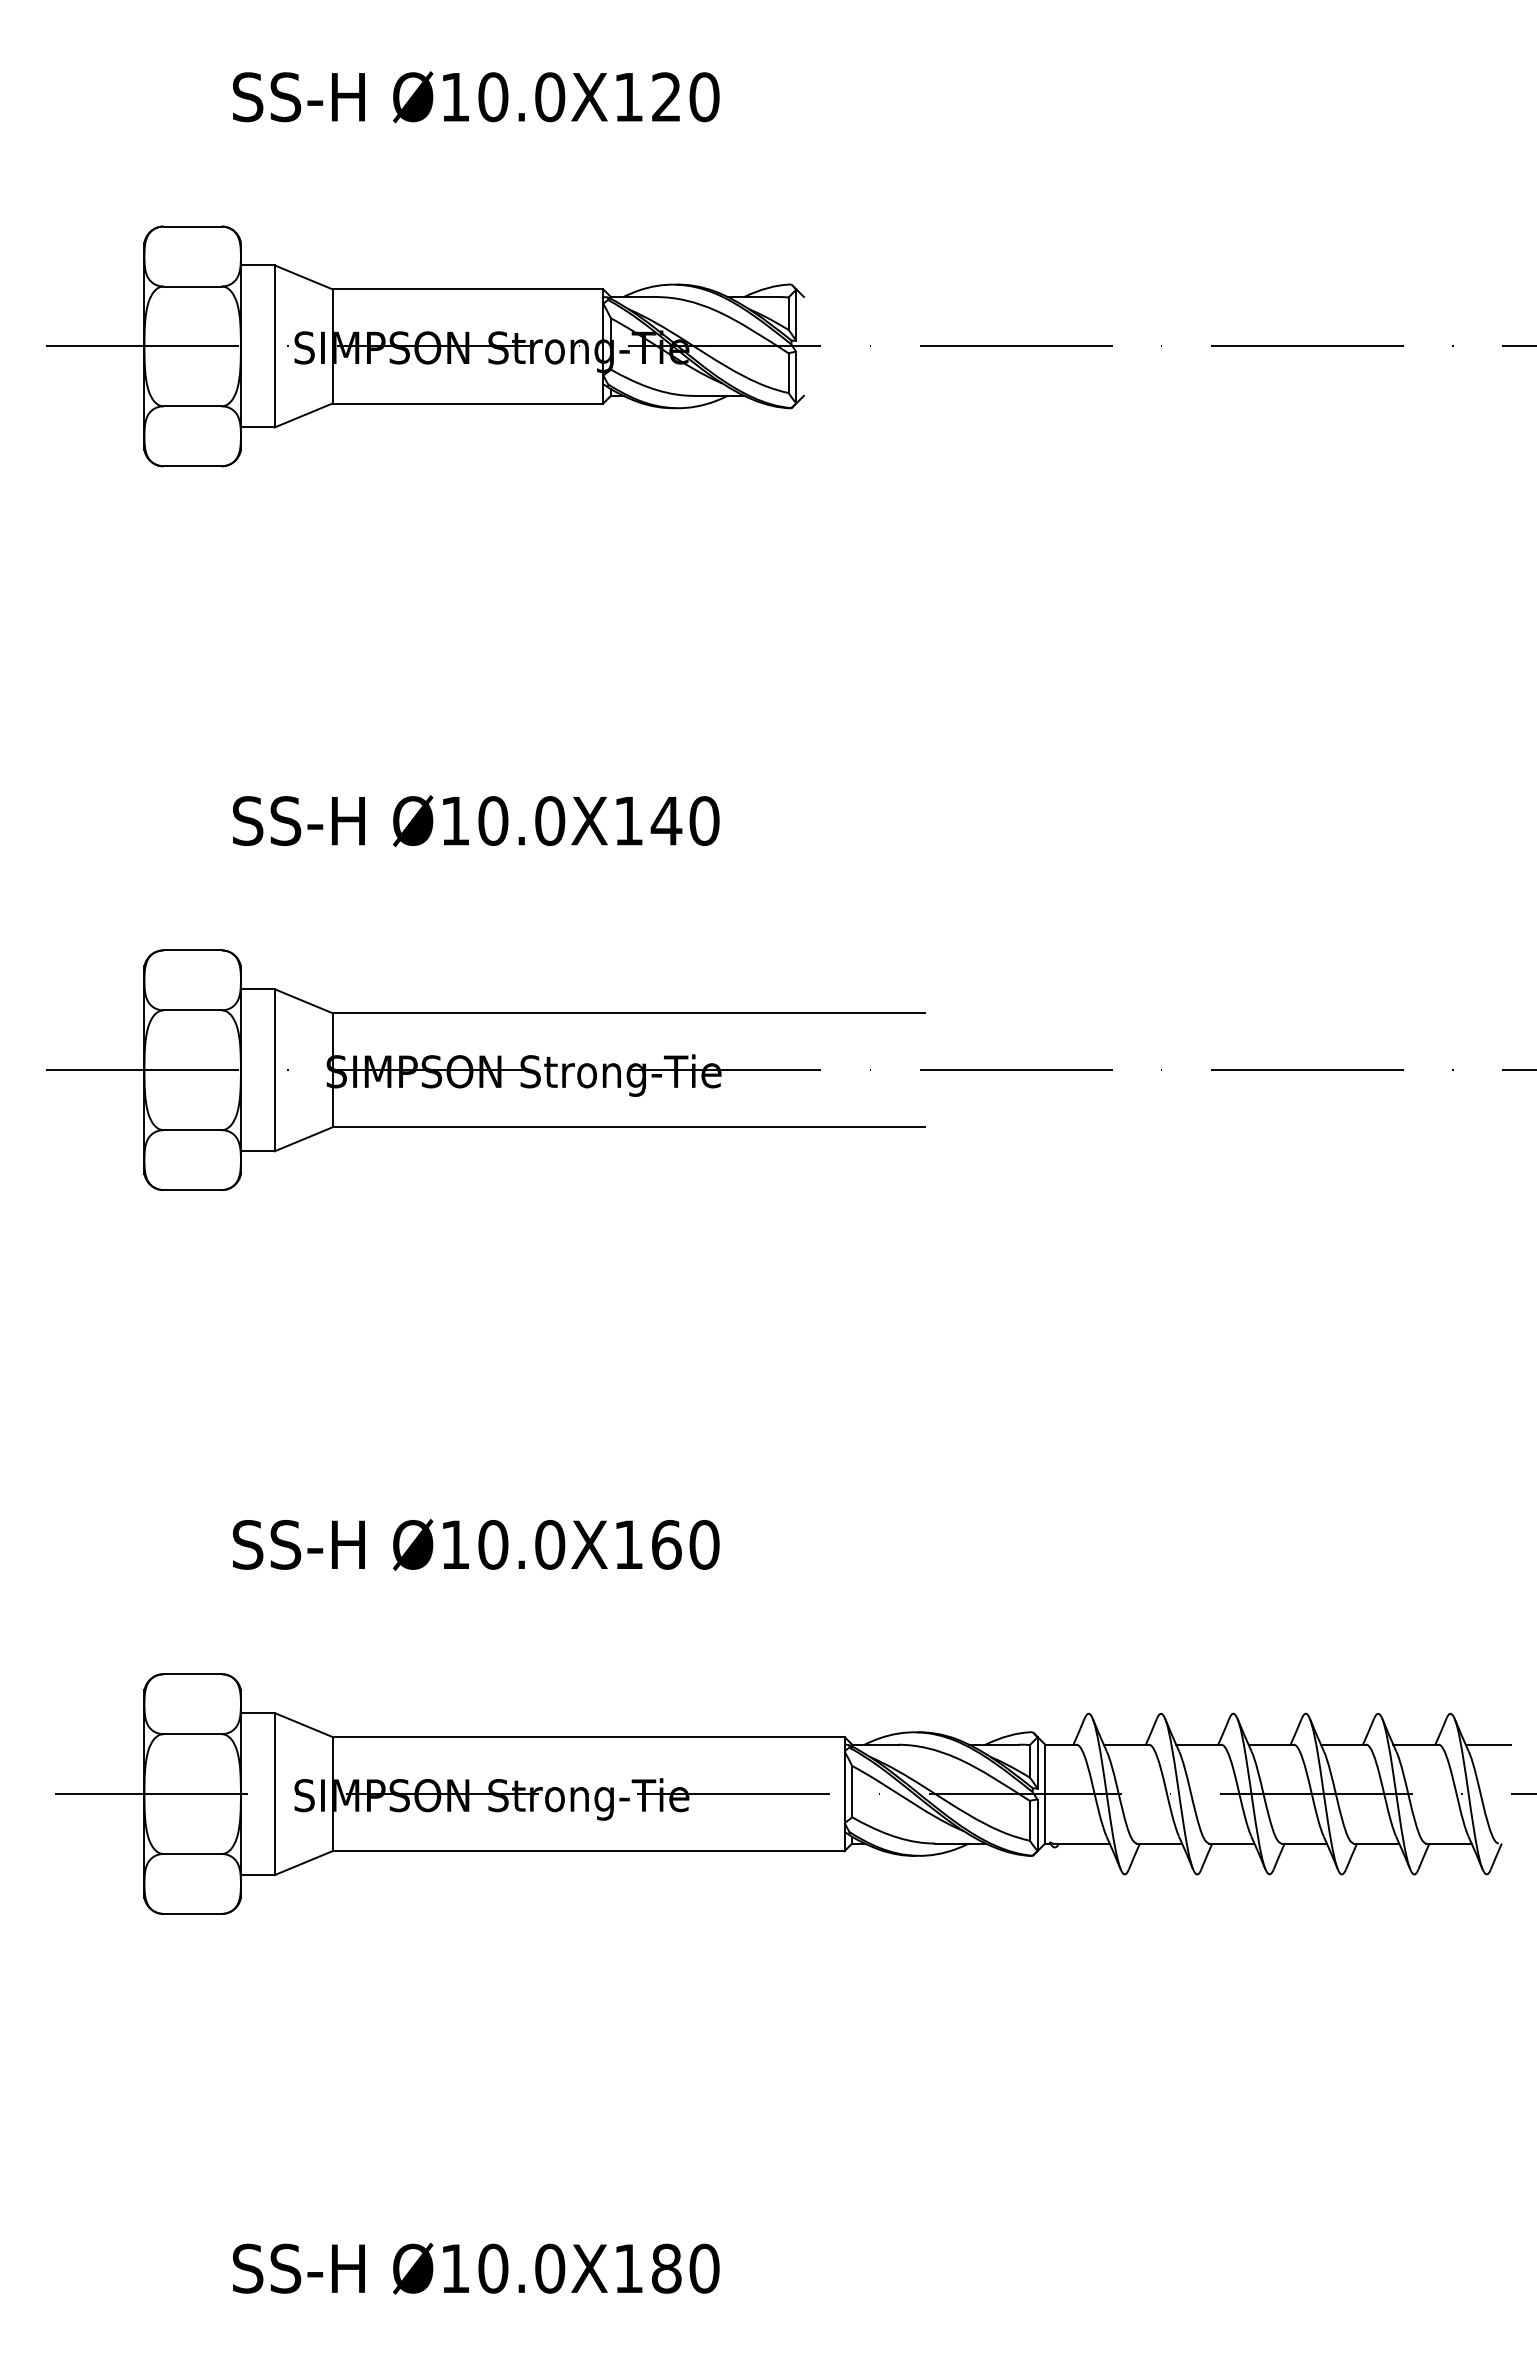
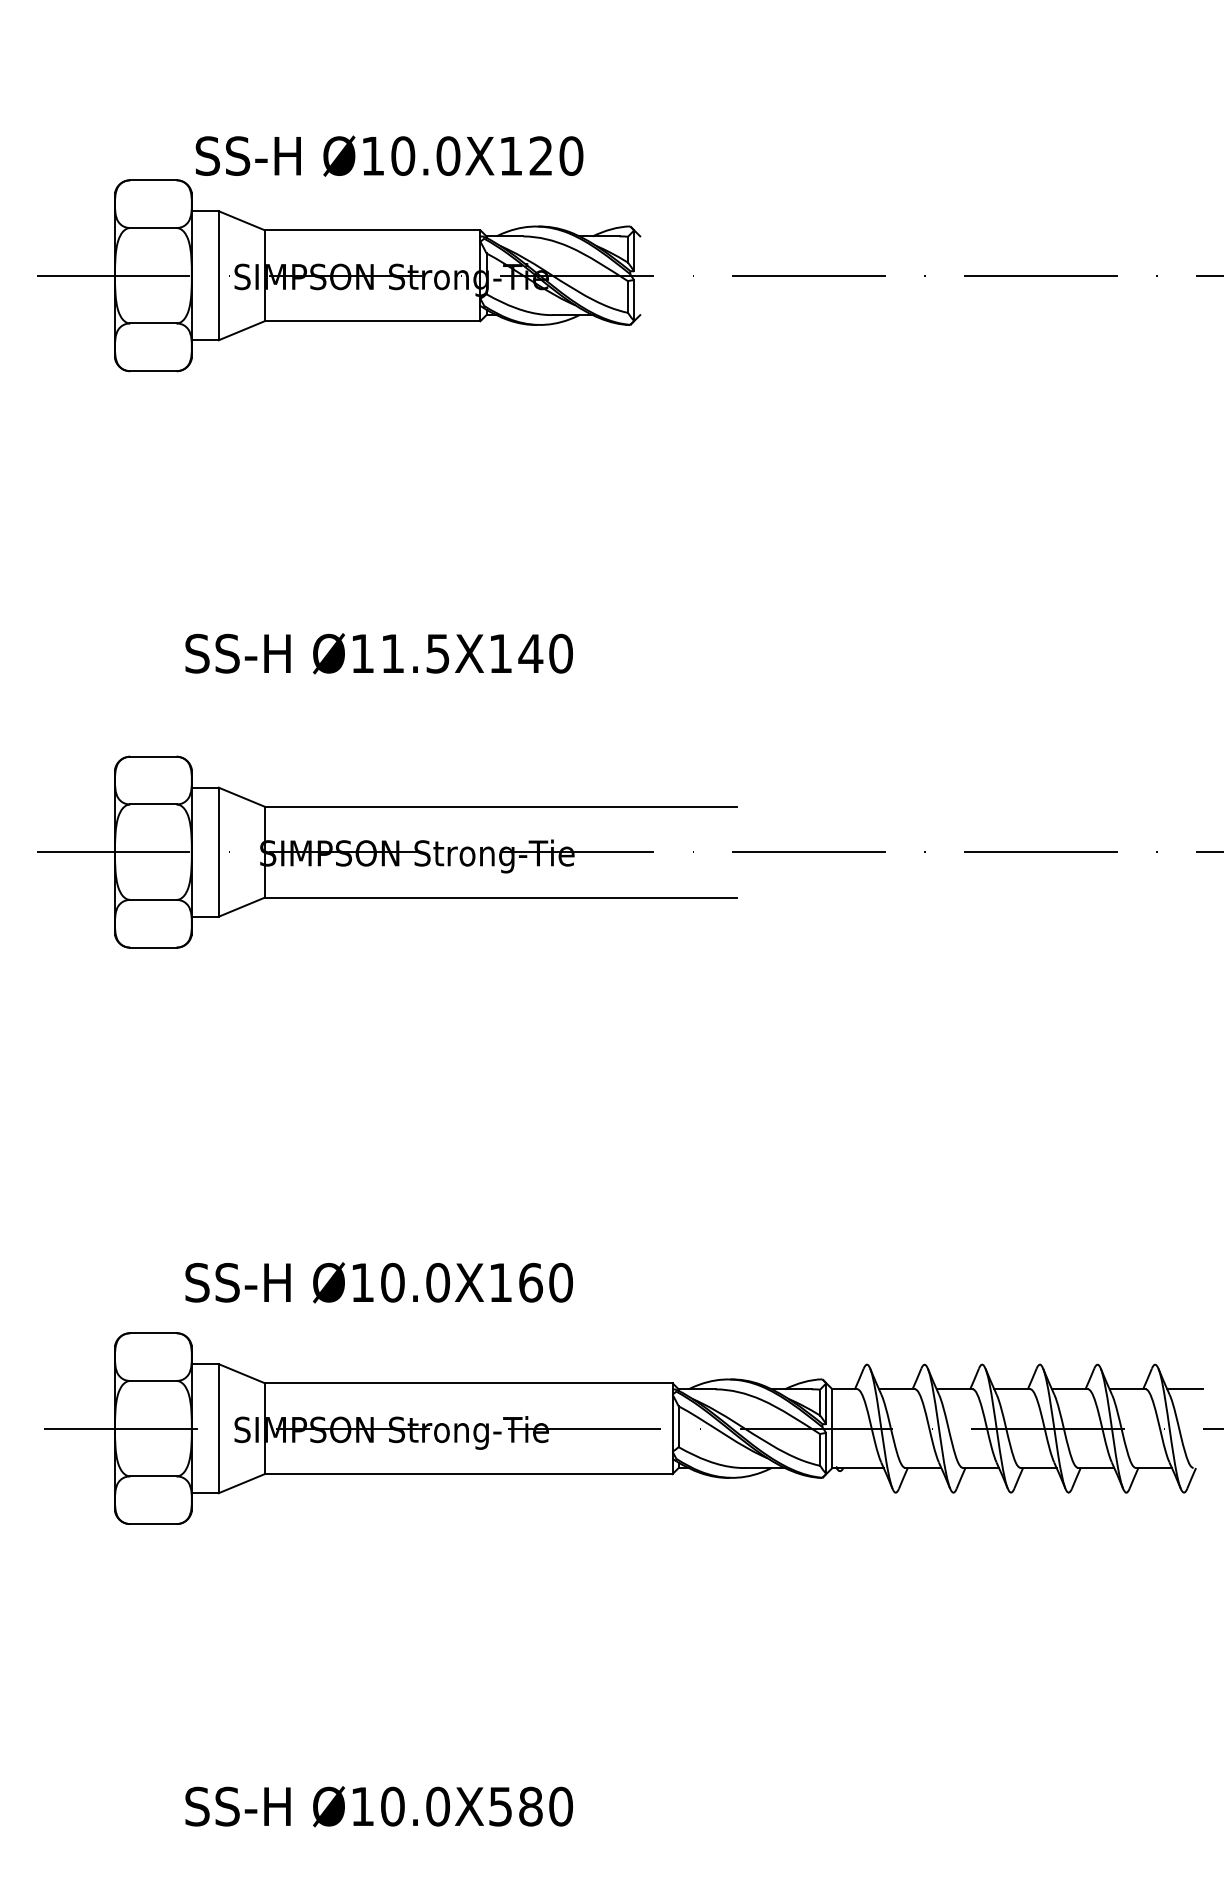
text: (476, 97) -> (389, 156), moved
text: (521, 821) -> (415, 654), Ø10.0X140 -> Ø11.5X140
text: (476, 1544) -> (379, 1282), moved
text: (628, 2268) -> (500, 1806), Ø10.0X180 -> Ø10.0X580

